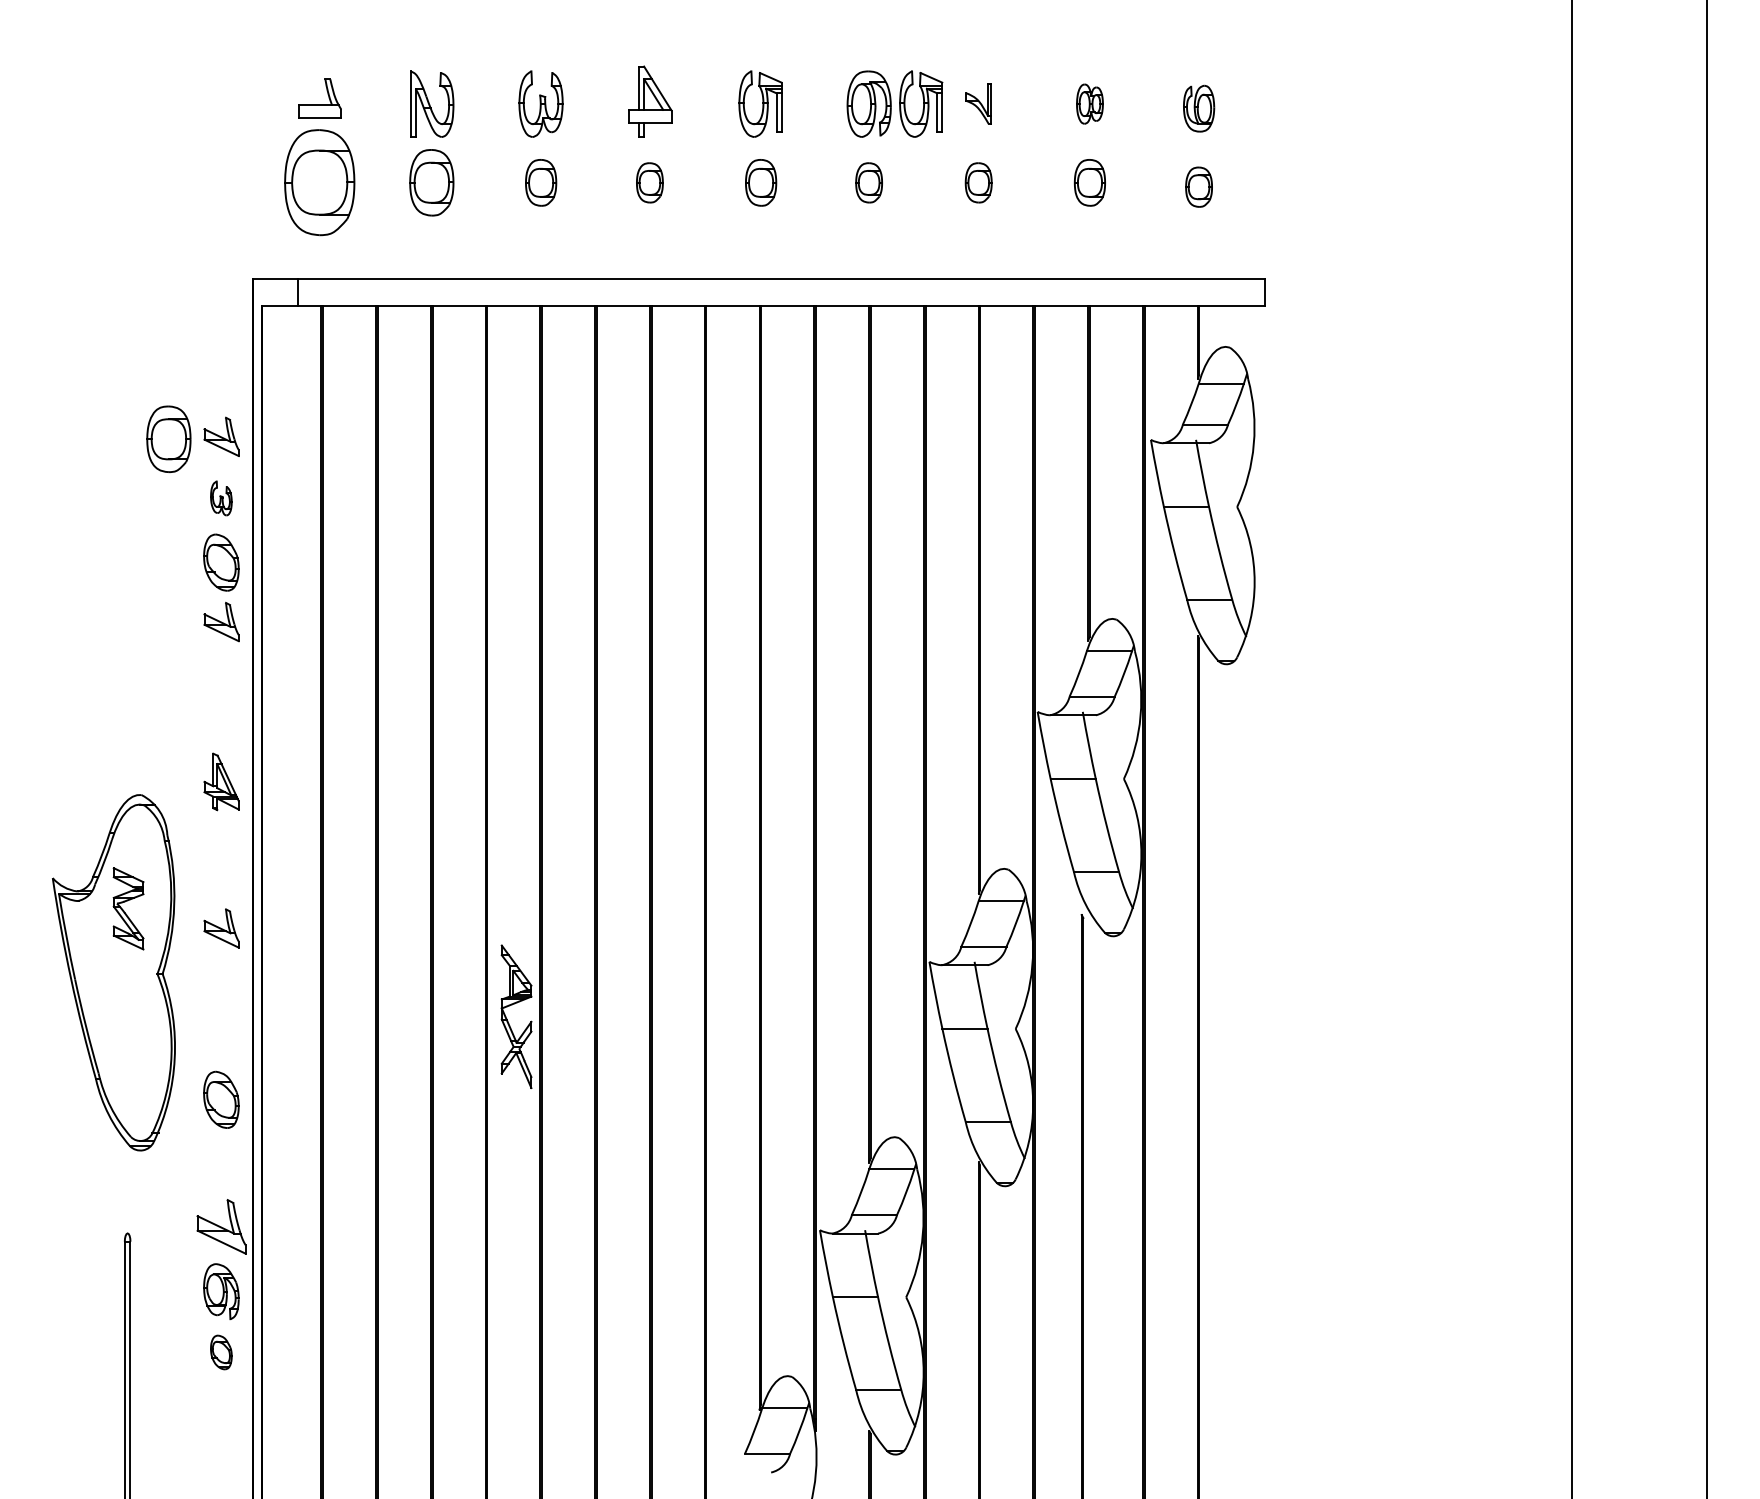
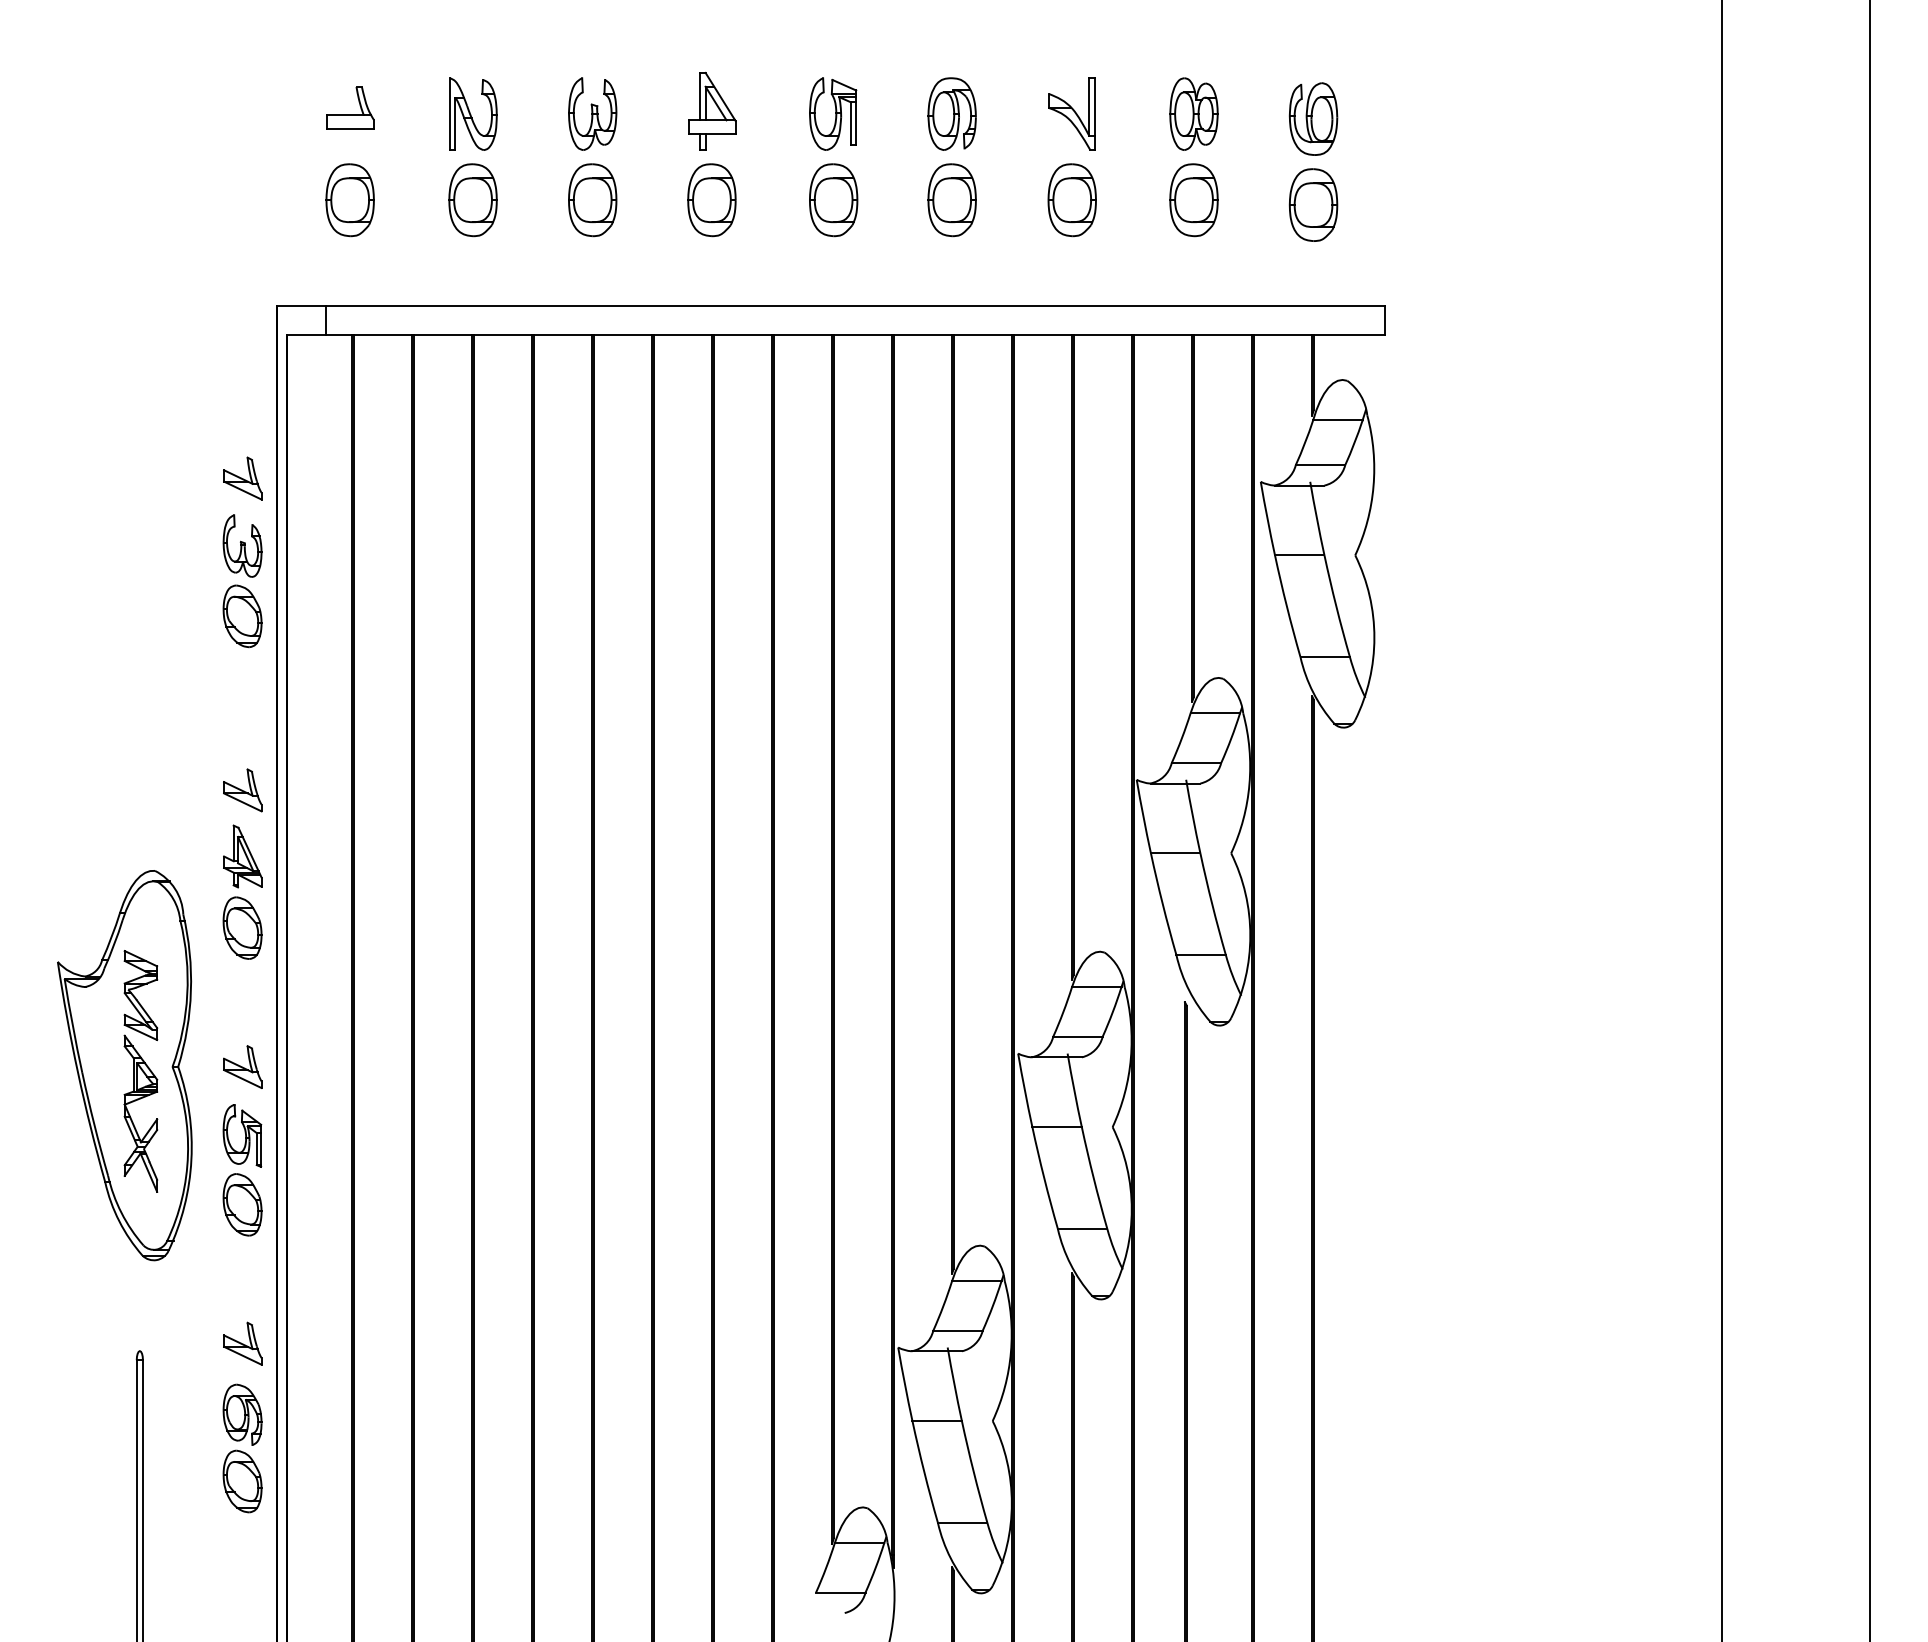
part: (921, 103) -> (1009, 113), removed
part: (978, 103) -> (1071, 113), size x1.67
part: (1089, 103) -> (1193, 113), size x1.67
part: (1199, 108) -> (1313, 118), size x1.43
part: (319, 183) -> (349, 200), size x0.62
part: (540, 183) -> (592, 200), size x1.43
part: (649, 183) -> (711, 200), size x1.67
part: (760, 183) -> (833, 200), size x1.43
part: (868, 183) -> (951, 200), size x1.67
part: (978, 183) -> (1071, 200), size x1.67
part: (1089, 183) -> (1193, 200), size x1.43
part: (1199, 186) -> (1313, 204), size x1.67
part: (168, 439) -> (184, 481), removed
part: (221, 497) -> (242, 545), size x1.67
part: (221, 622) -> (242, 790), moved
part: (221, 846) -> (242, 927), added
part: (221, 927) -> (242, 1066), moved
part: (507, 1020) -> (131, 1117), moved
part: (221, 1036) -> (242, 1135), added
part: (221, 1226) -> (242, 1343), size x0.71
part: (221, 1352) -> (242, 1481), size x1.67

